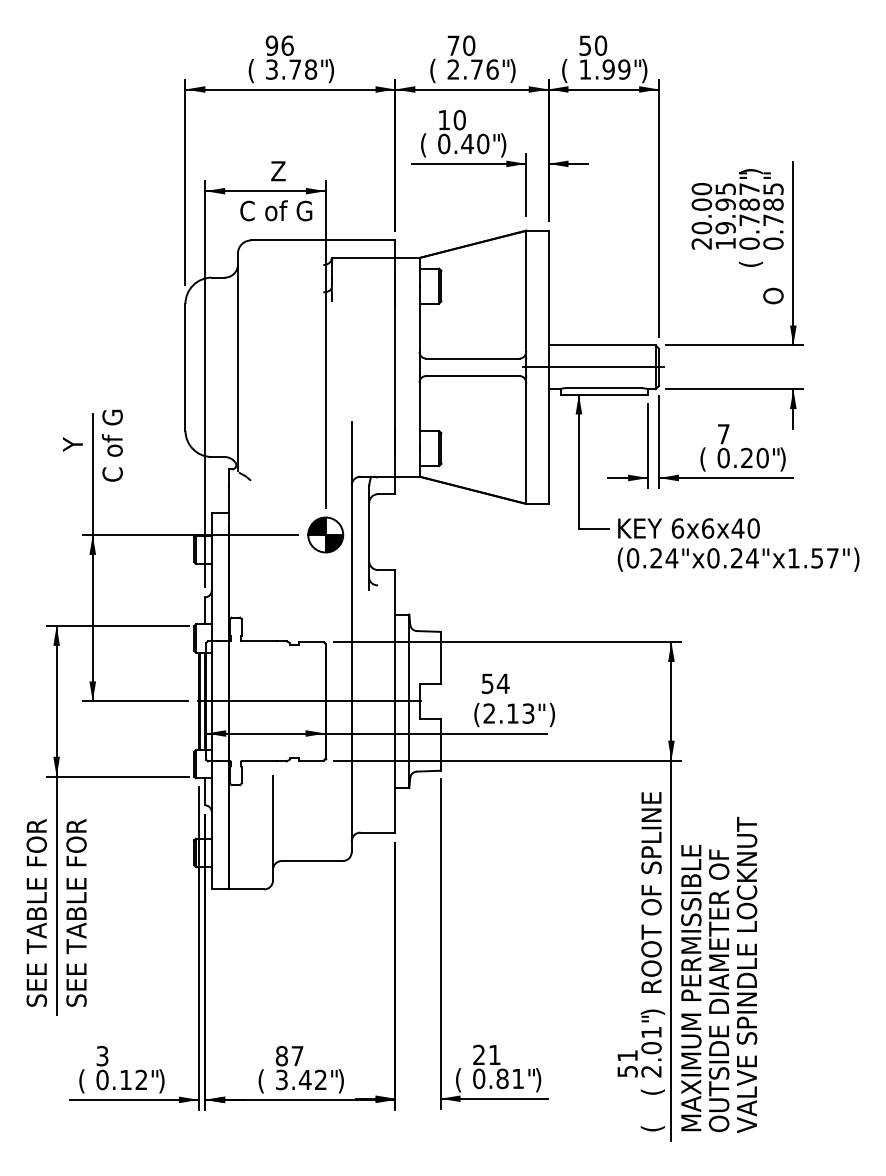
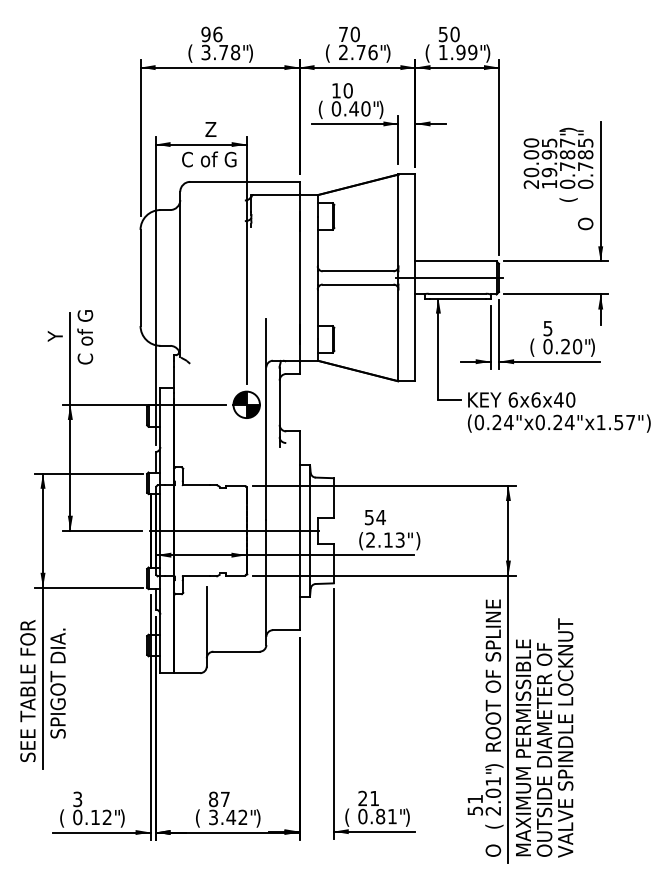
text: (723, 434) -> (547, 328), 7 -> 5
text: (75, 912) -> (57, 690), SEE TABLE FOR -> SPIGOT DIA.
text: (653, 1123) -> (494, 850), ( -> O

